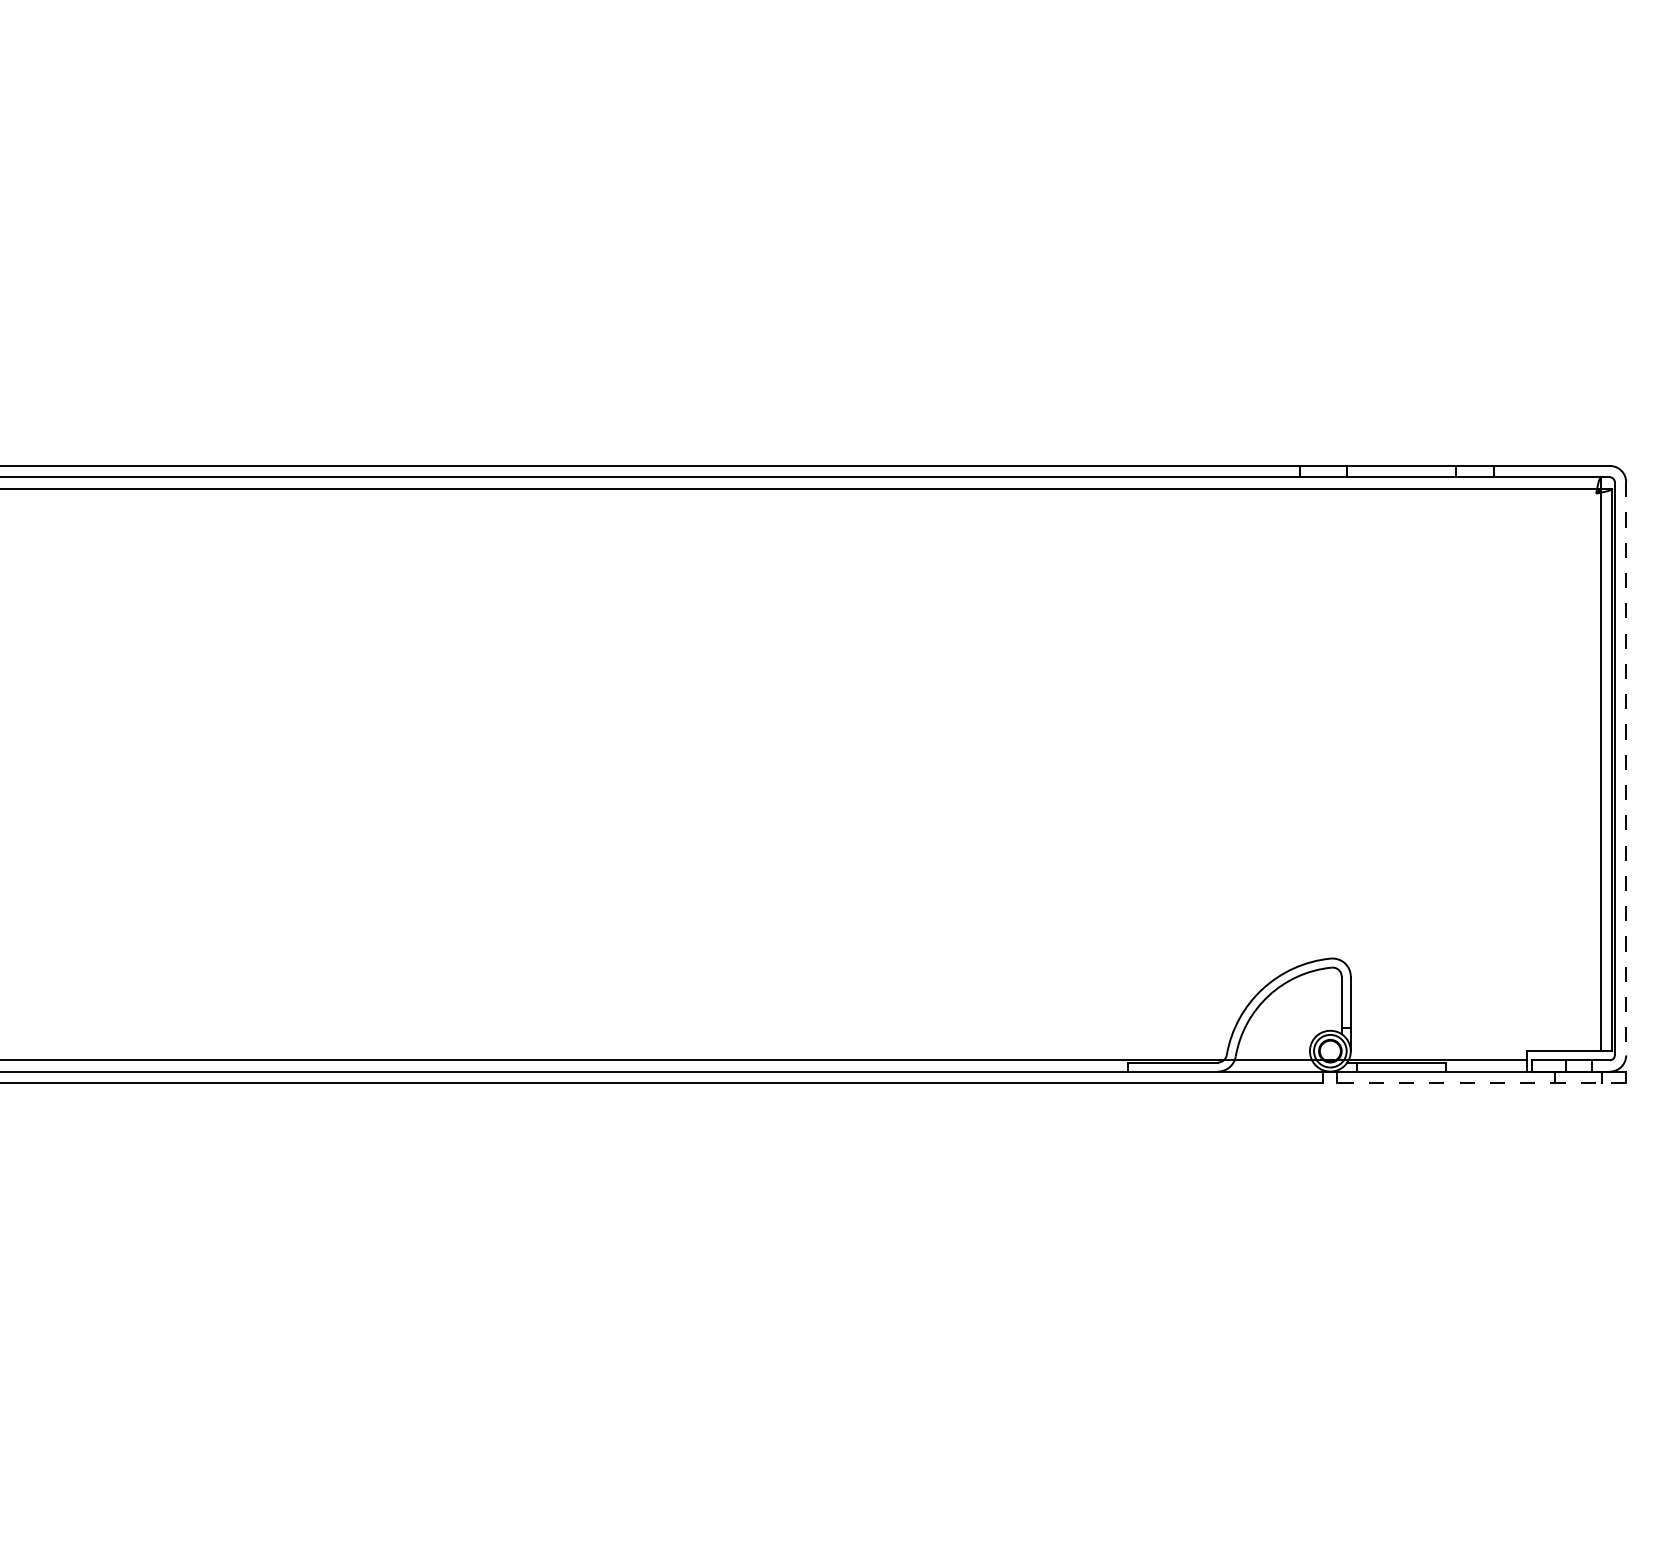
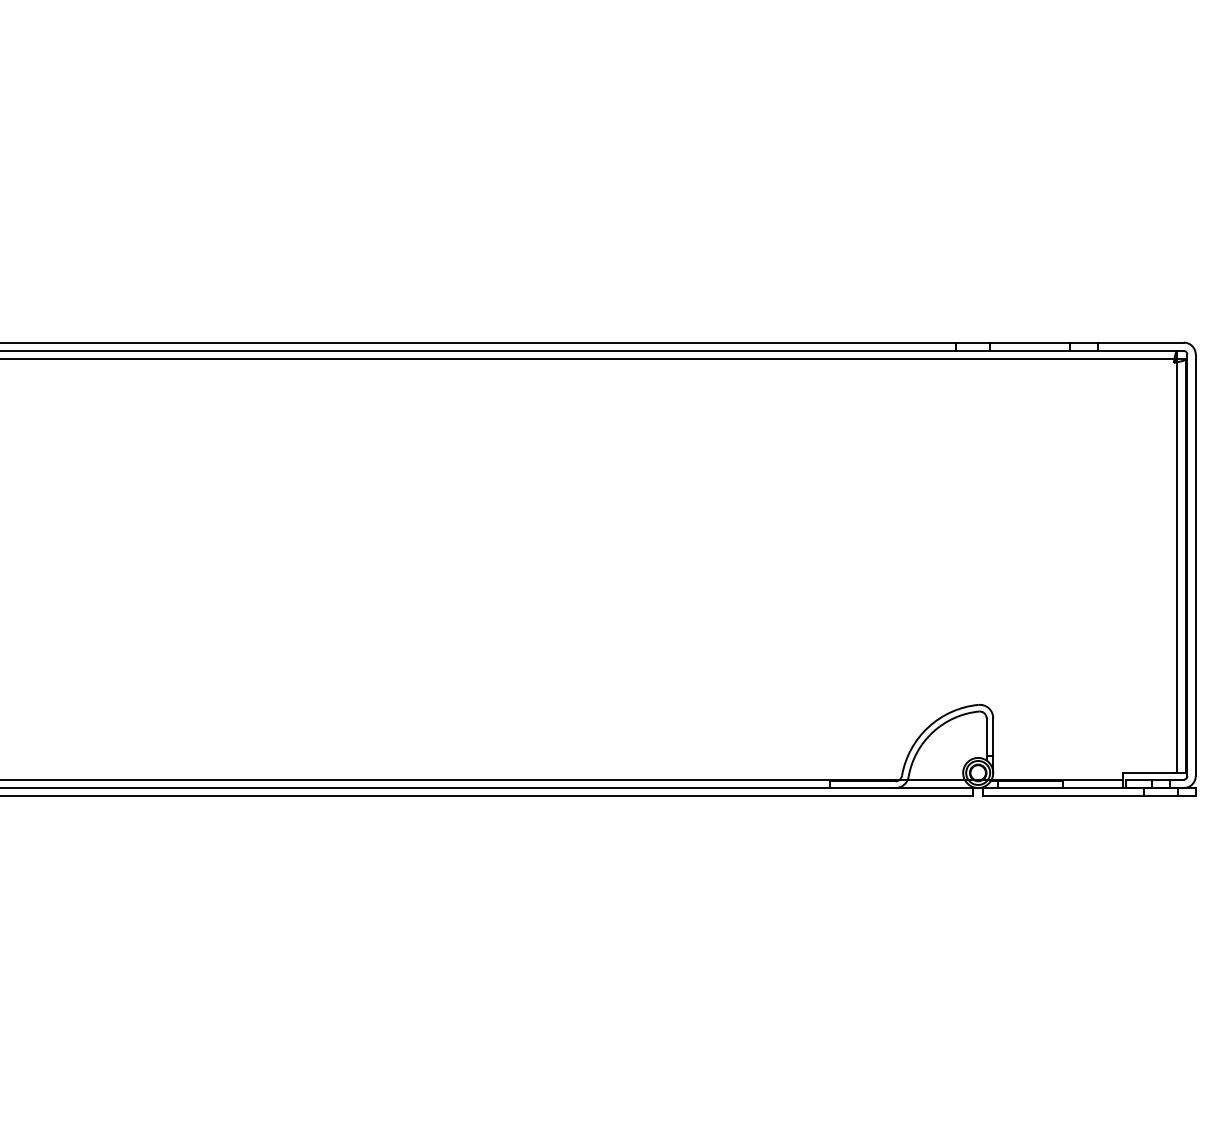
line: (1626, 768) -> (1195, 565), dashed -> solid
line: (1481, 1083) -> (1089, 796), dashed -> solid

